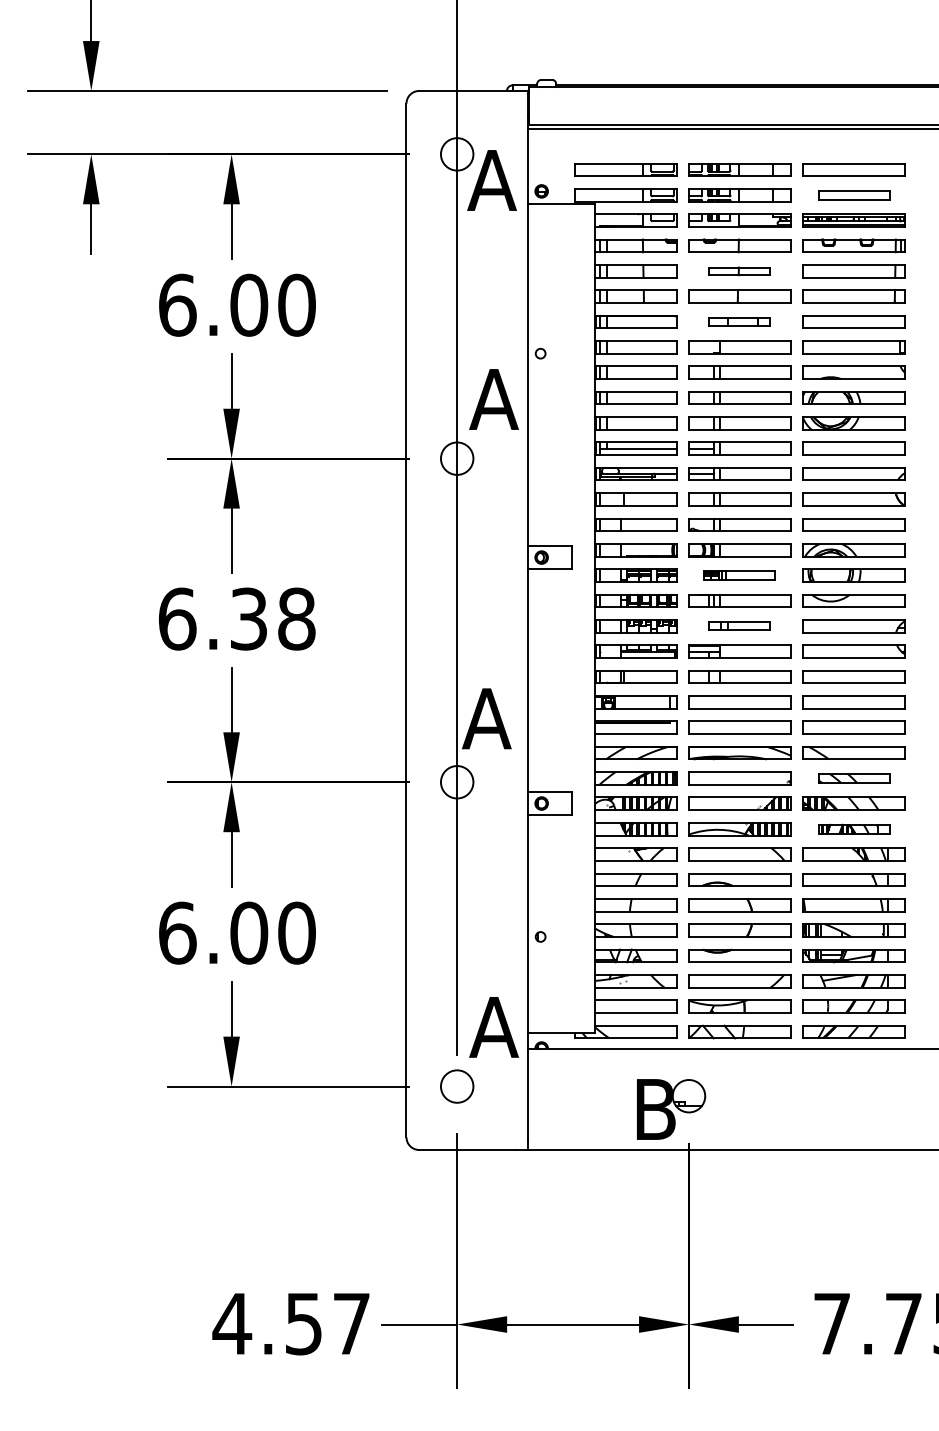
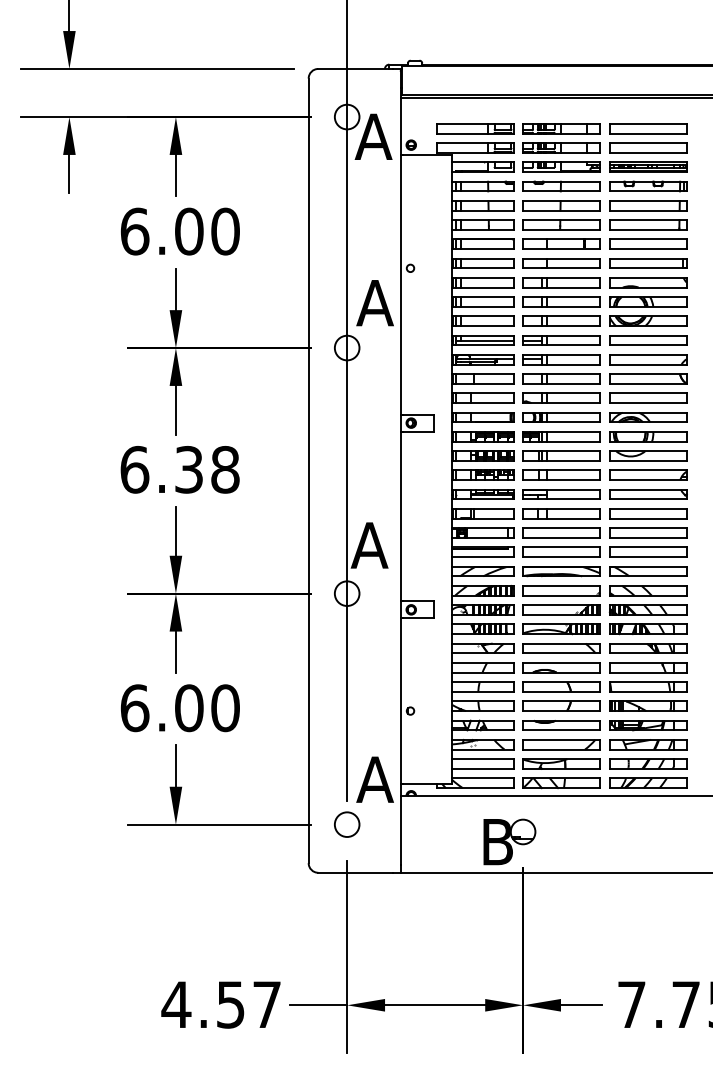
part: (854, 194) -> (648, 147), size x1.43
part: (739, 270) -> (561, 205), size x1.67
part: (739, 320) -> (561, 243), size x1.67
part: (739, 575) -> (561, 436), size x1.43
part: (739, 625) -> (561, 474), size x1.67
part: (854, 778) -> (648, 590), size x1.43
part: (854, 829) -> (648, 629), size x1.43

